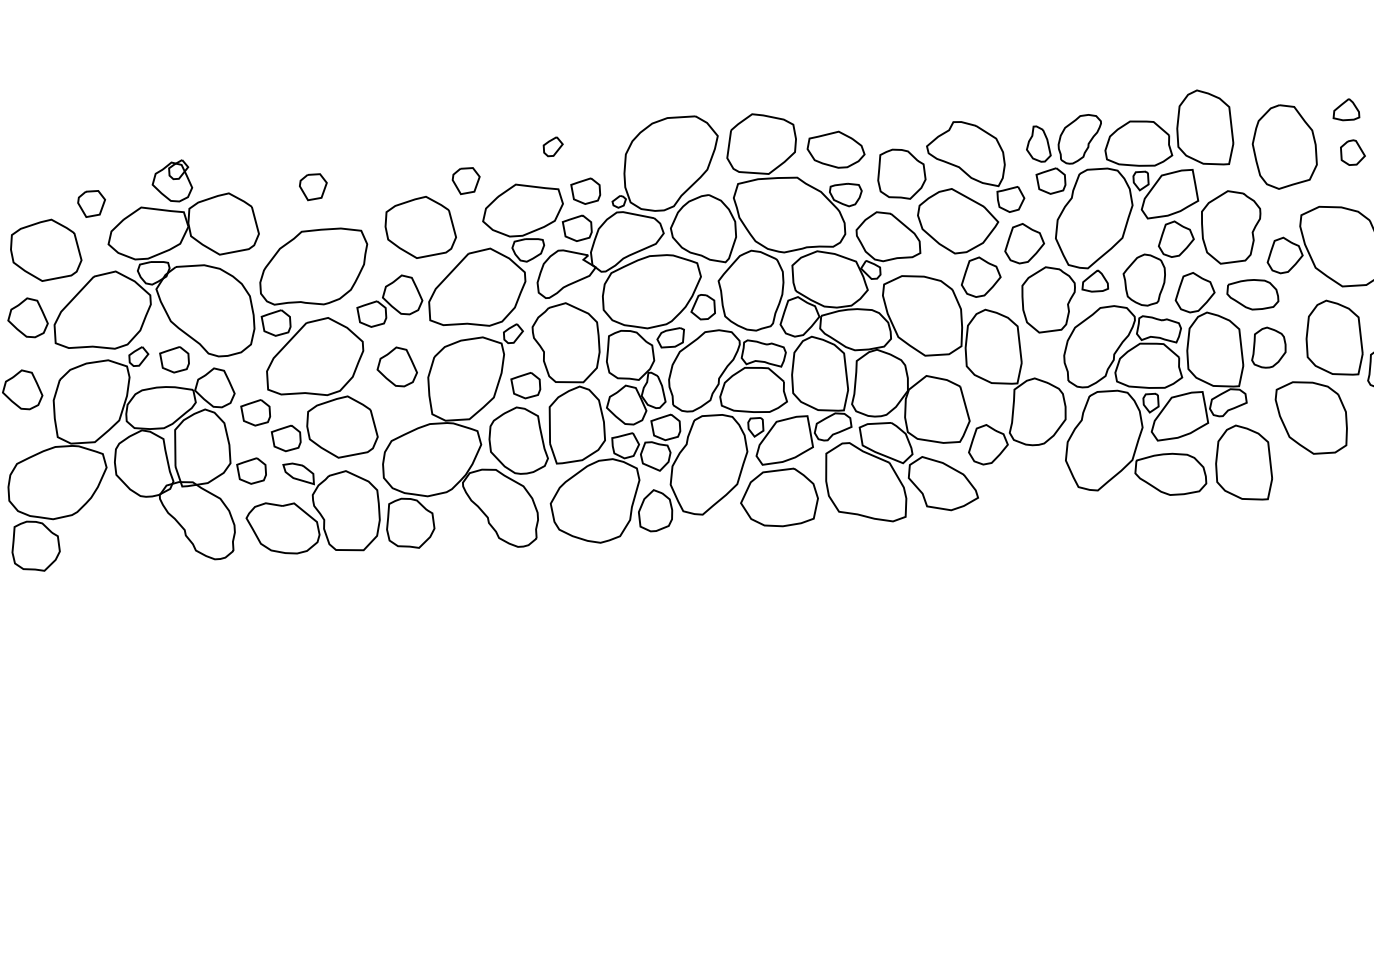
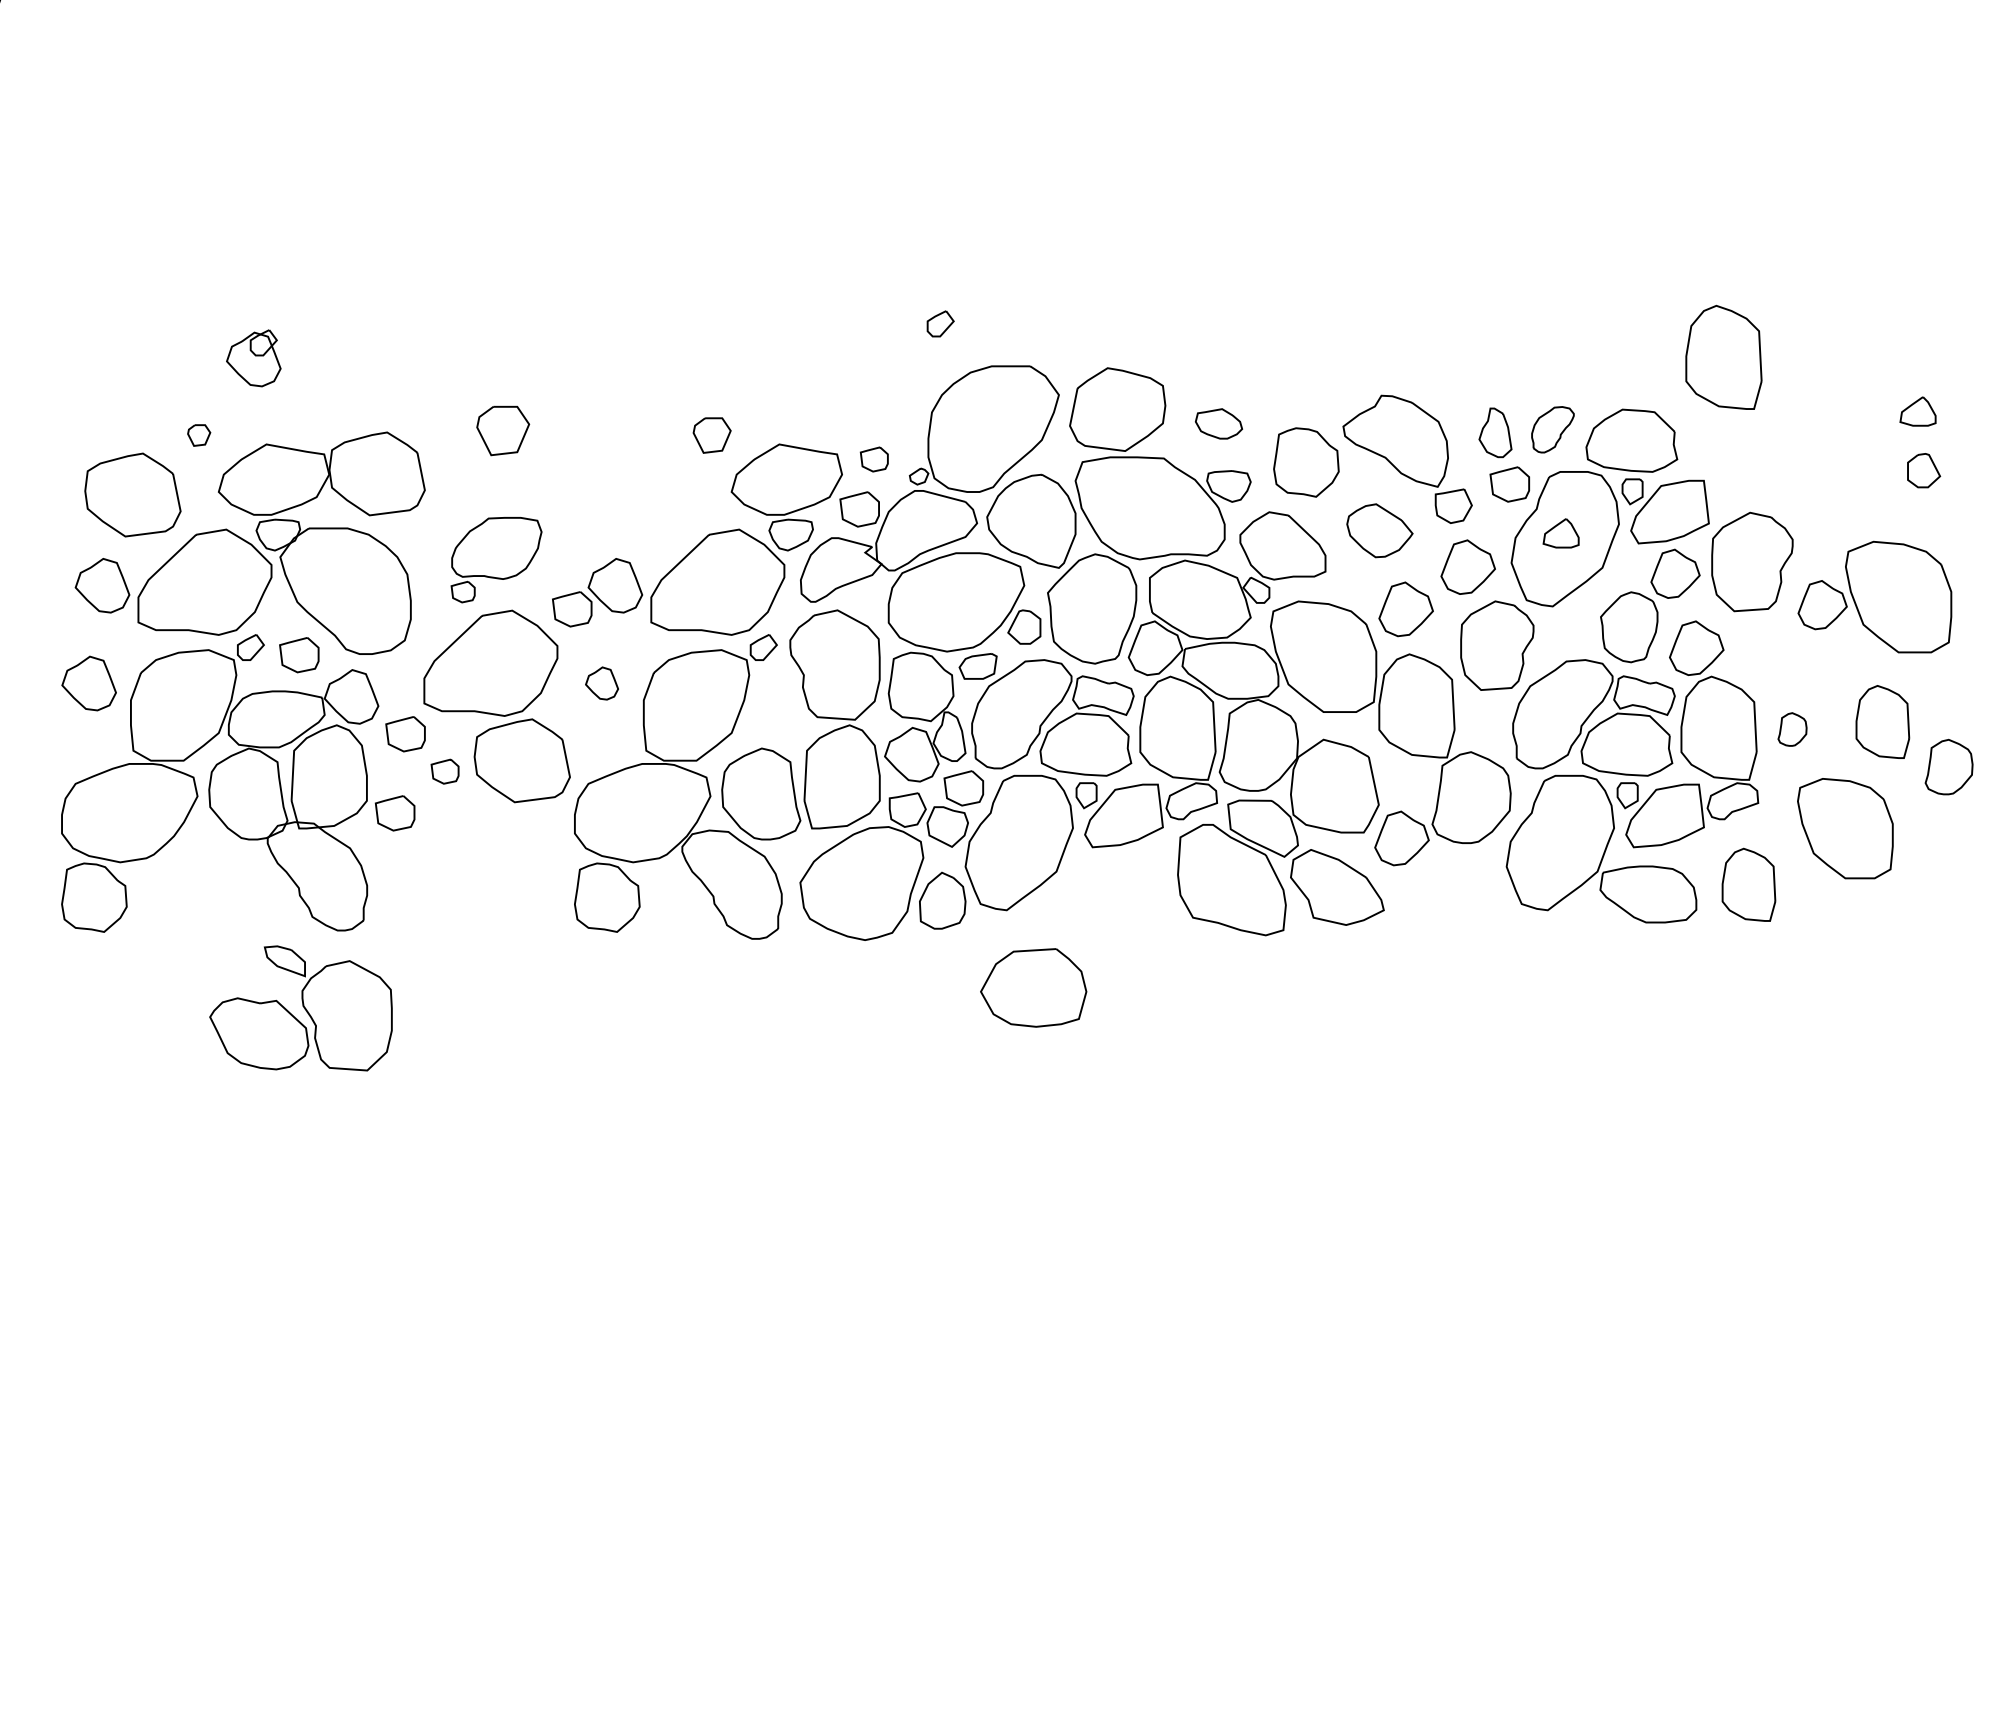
part: (1204, 127) -> (1723, 357), moved
part: (1079, 139) -> (1552, 429), size x0.7
part: (553, 146) -> (940, 323), moved
part: (1284, 146) -> (1830, 456), removed
part: (835, 149) -> (1218, 423), size x0.6
part: (171, 181) -> (253, 358), moved
part: (313, 187) -> (502, 431), size x1.4
part: (585, 191) -> (874, 459), size x0.7
part: (91, 204) -> (198, 435), size x0.6
part: (957, 220) -> (1379, 530), size x0.6
part: (420, 227) -> (645, 494), removed
part: (314, 281) -> (496, 559), size x0.6
part: (1094, 281) -> (1560, 533), moved
part: (1252, 294) -> (1775, 656), removed
part: (1333, 337) -> (1882, 721), size x0.7
part: (1268, 347) -> (1792, 729), size x0.6
part: (396, 367) -> (601, 683), size x0.6
part: (526, 385) -> (776, 719), removed
part: (285, 438) -> (444, 771), size x0.7
part: (1243, 462) -> (1748, 884), size x0.7
part: (779, 497) -> (1033, 987), moved
part: (312, 507) -> (300, 1008), moved

